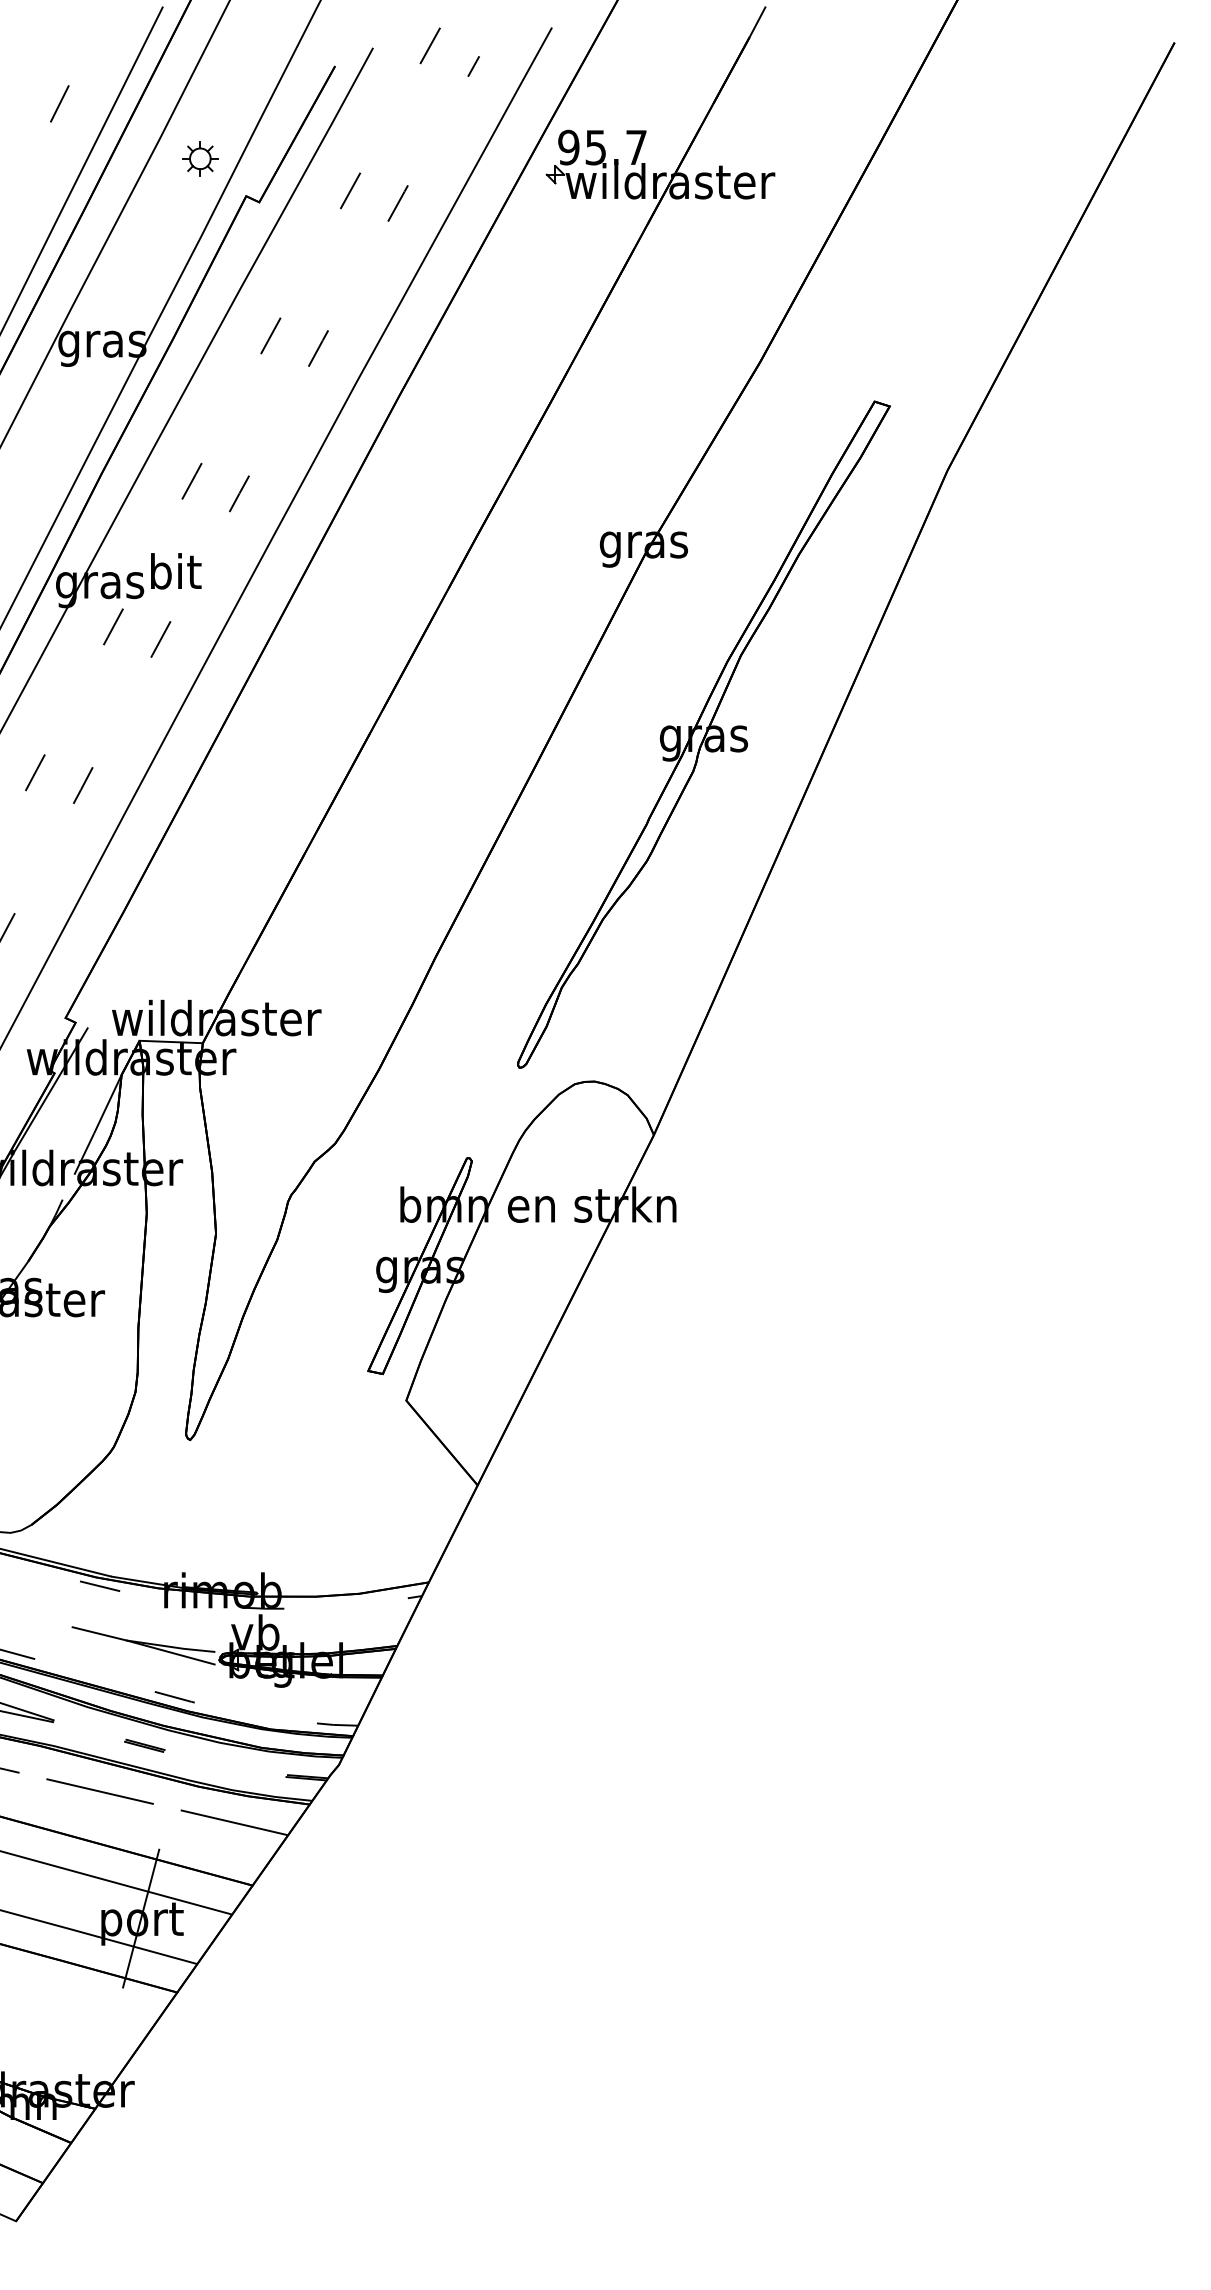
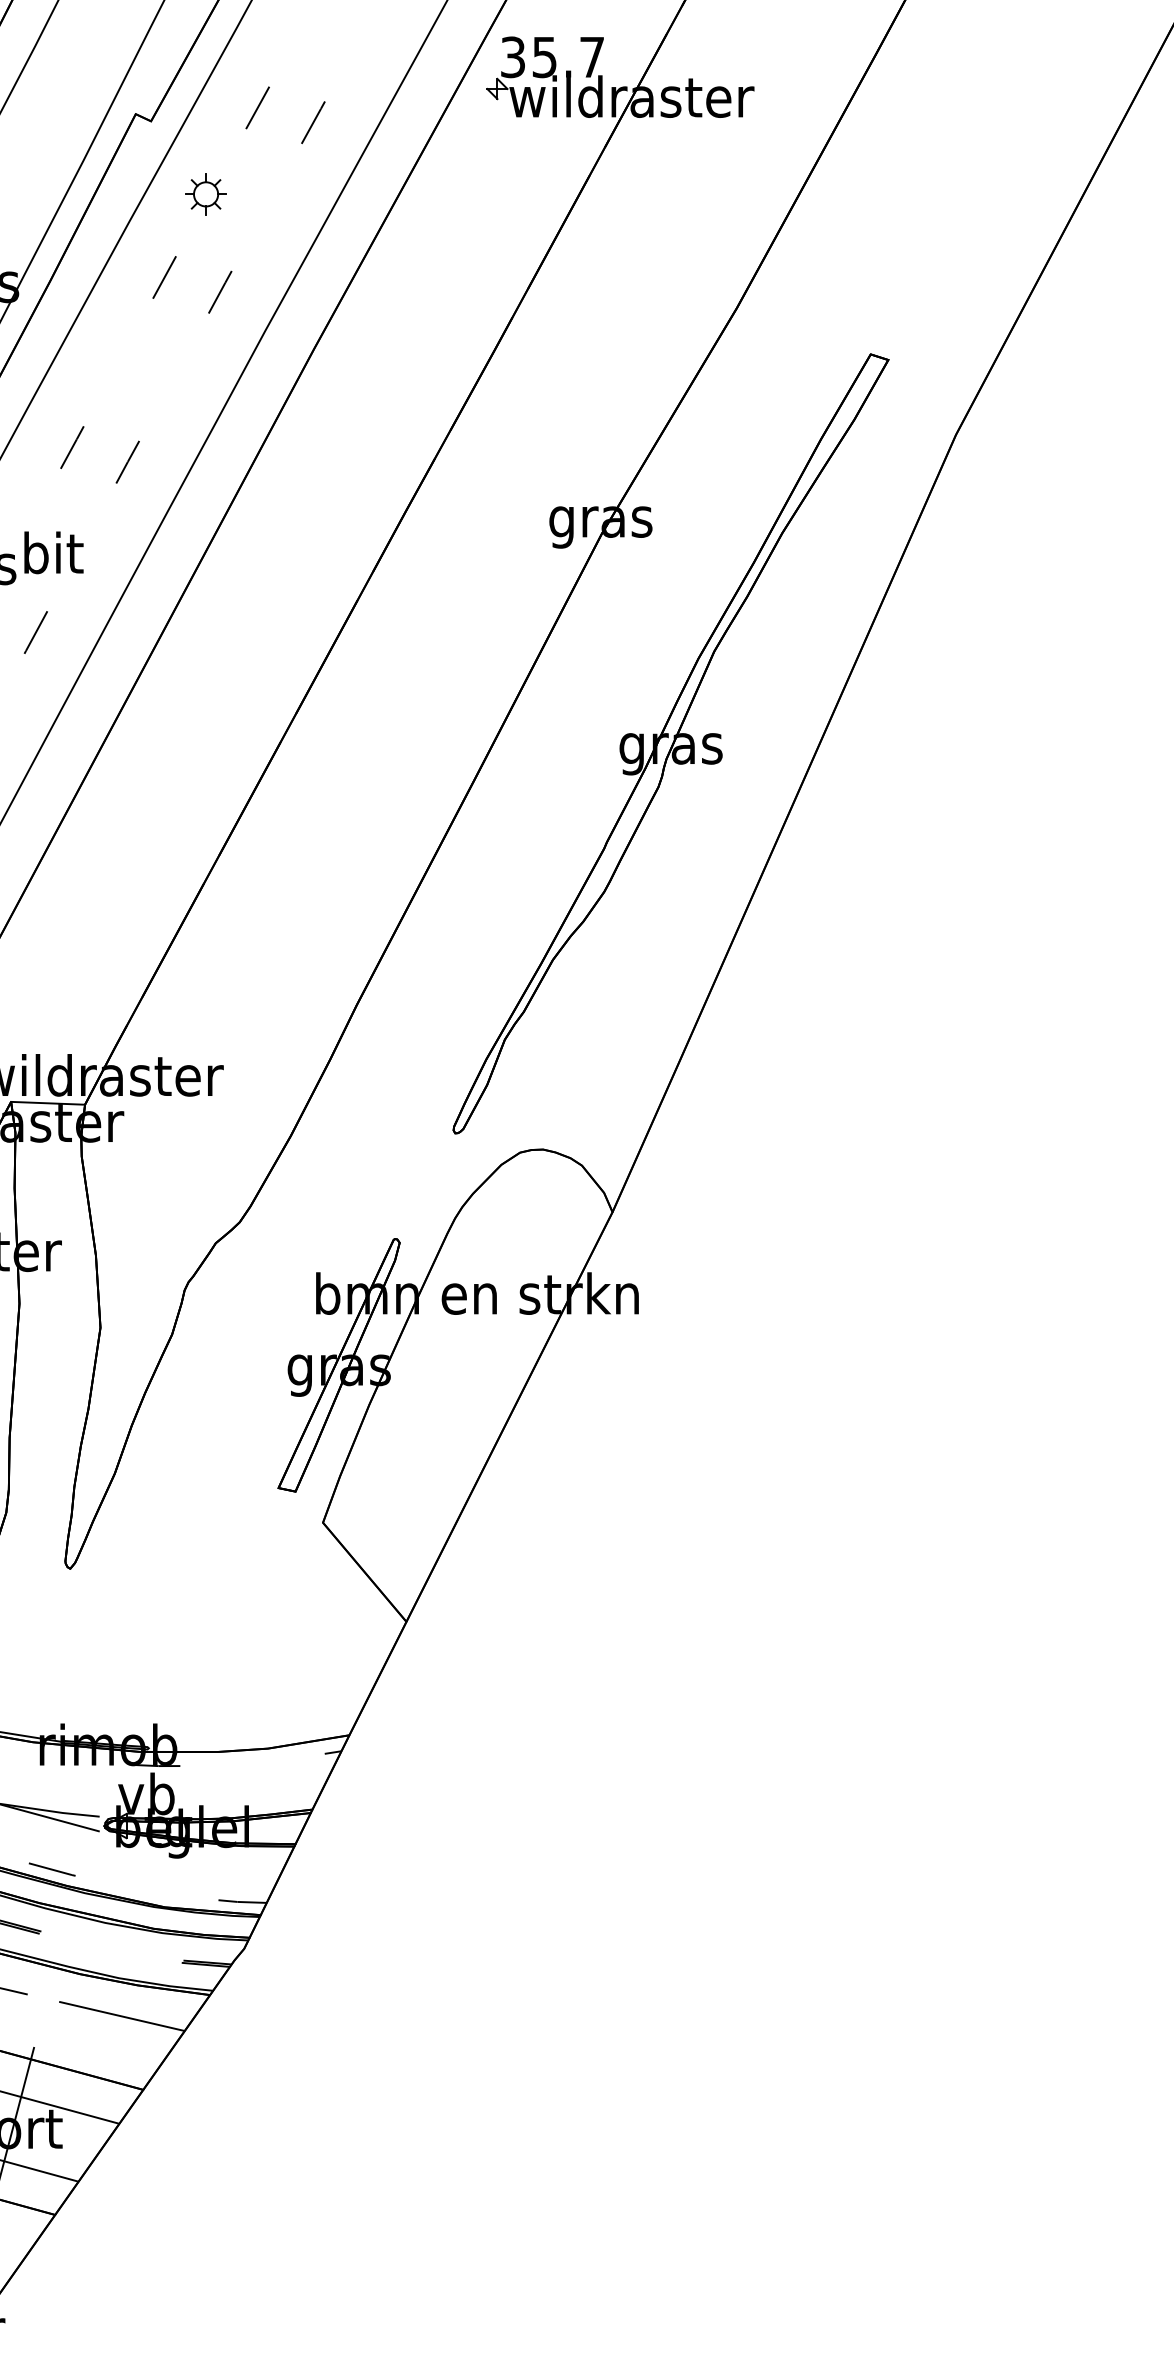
text: (568, 147) -> (512, 57), 95.7 -> 35.7
part: (200, 158) -> (206, 194), moved

